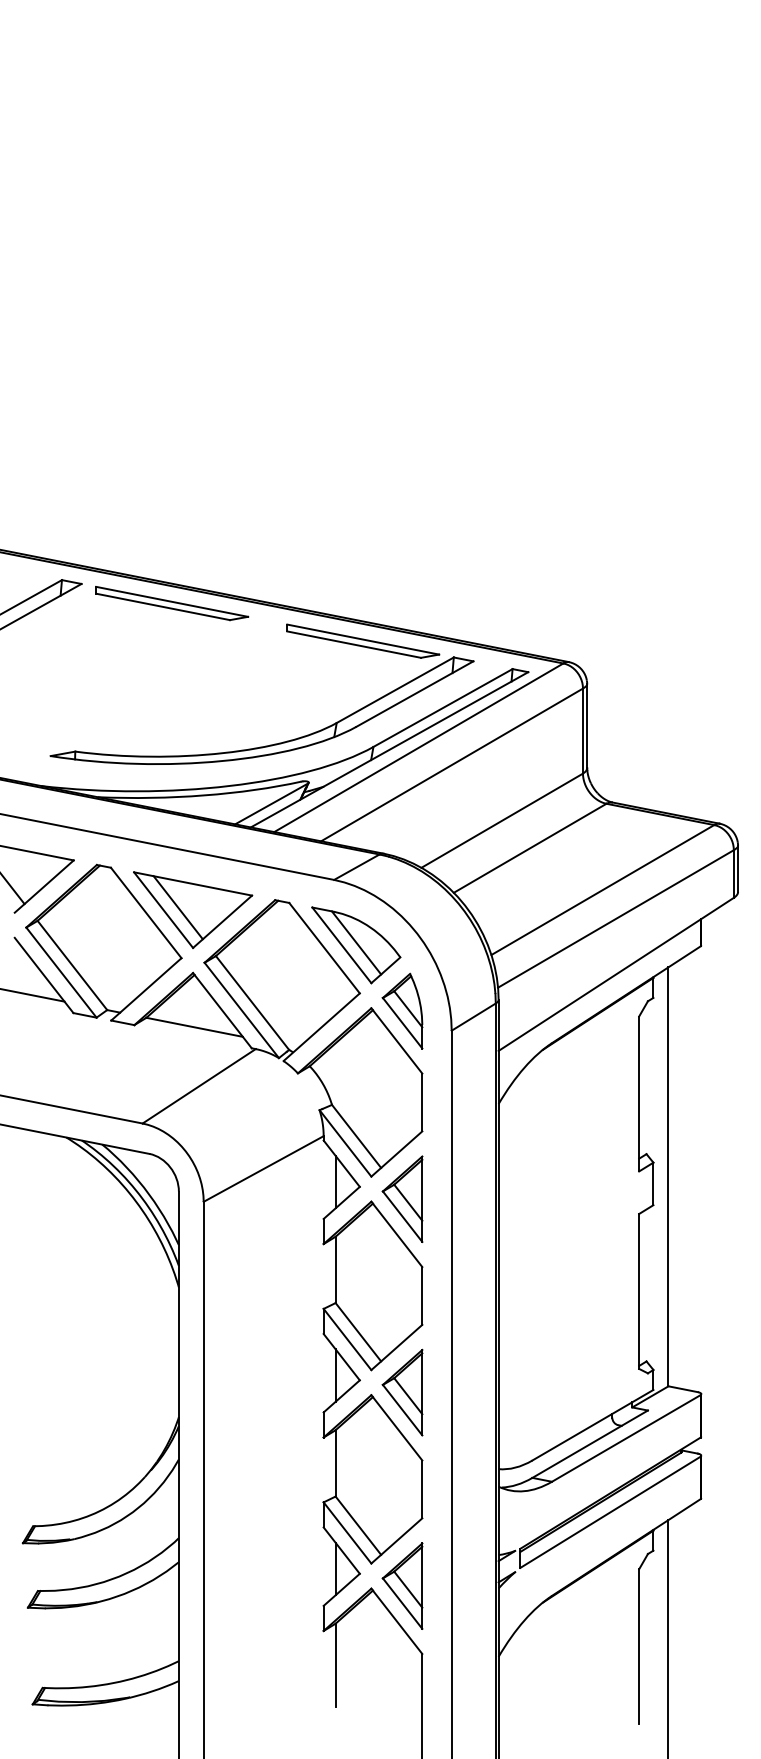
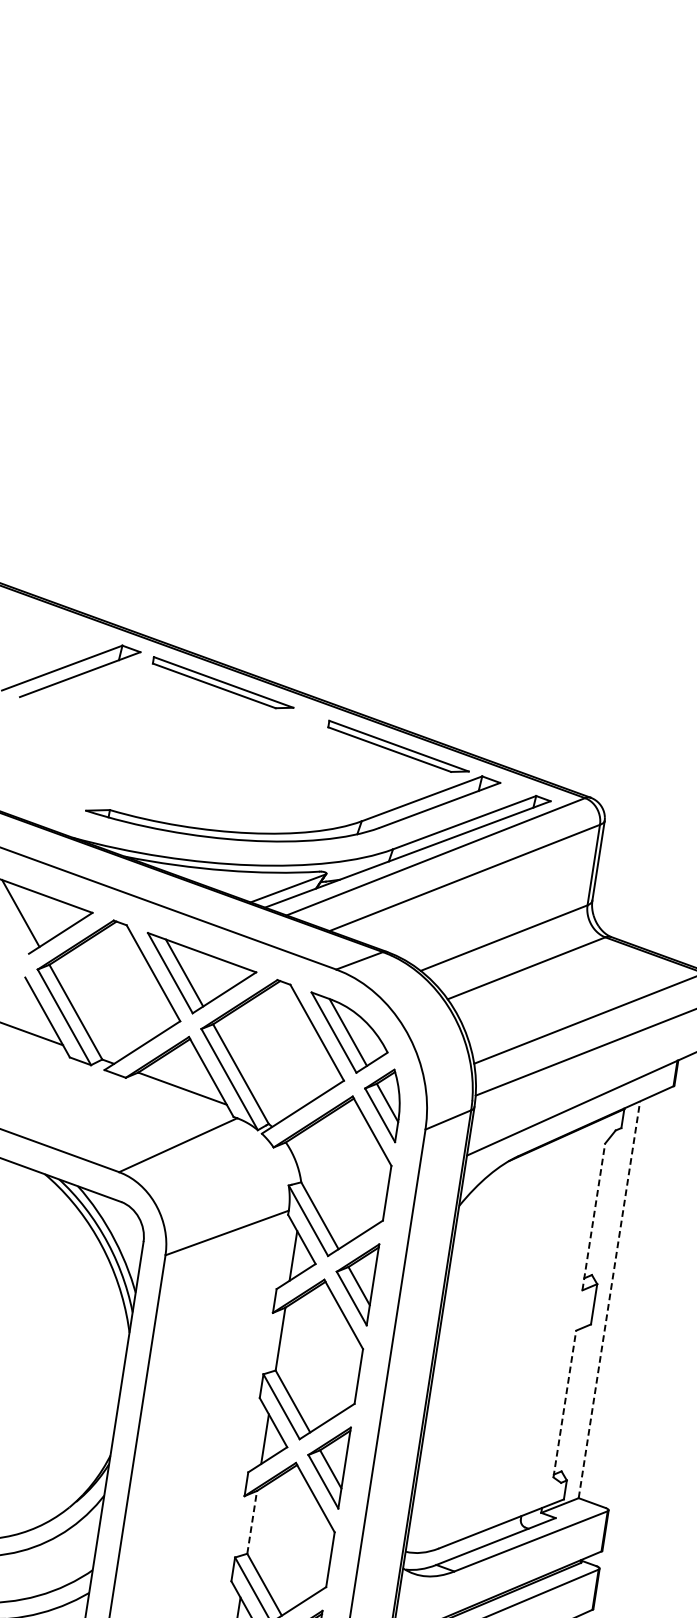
line: (639, 1093) -> (594, 1216), solid -> dashed
line: (668, 1176) -> (609, 1299), solid -> dashed
line: (639, 1290) -> (565, 1403), solid -> dashed
line: (335, 1462) -> (252, 1521), solid -> dashed

